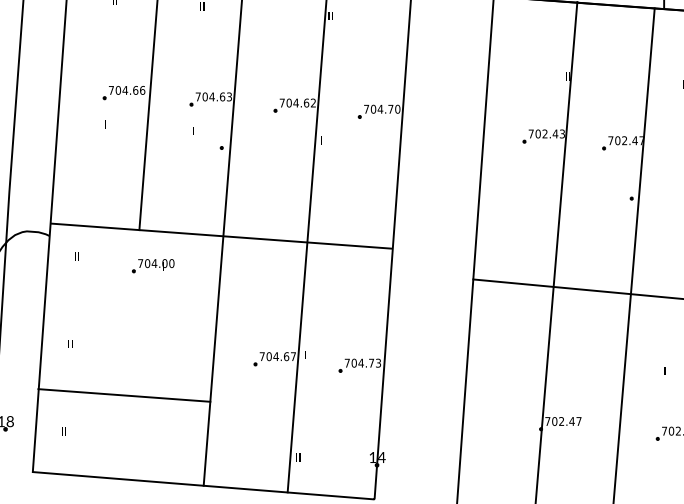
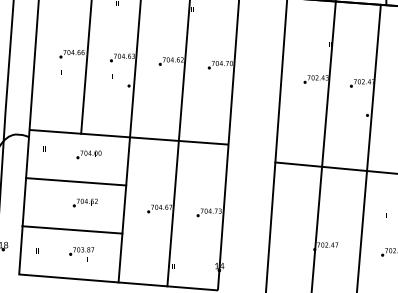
line: (131, 312) -> (76, 181), added
part: (145, 348) -> (84, 202), added
part: (139, 437) -> (81, 254), added

